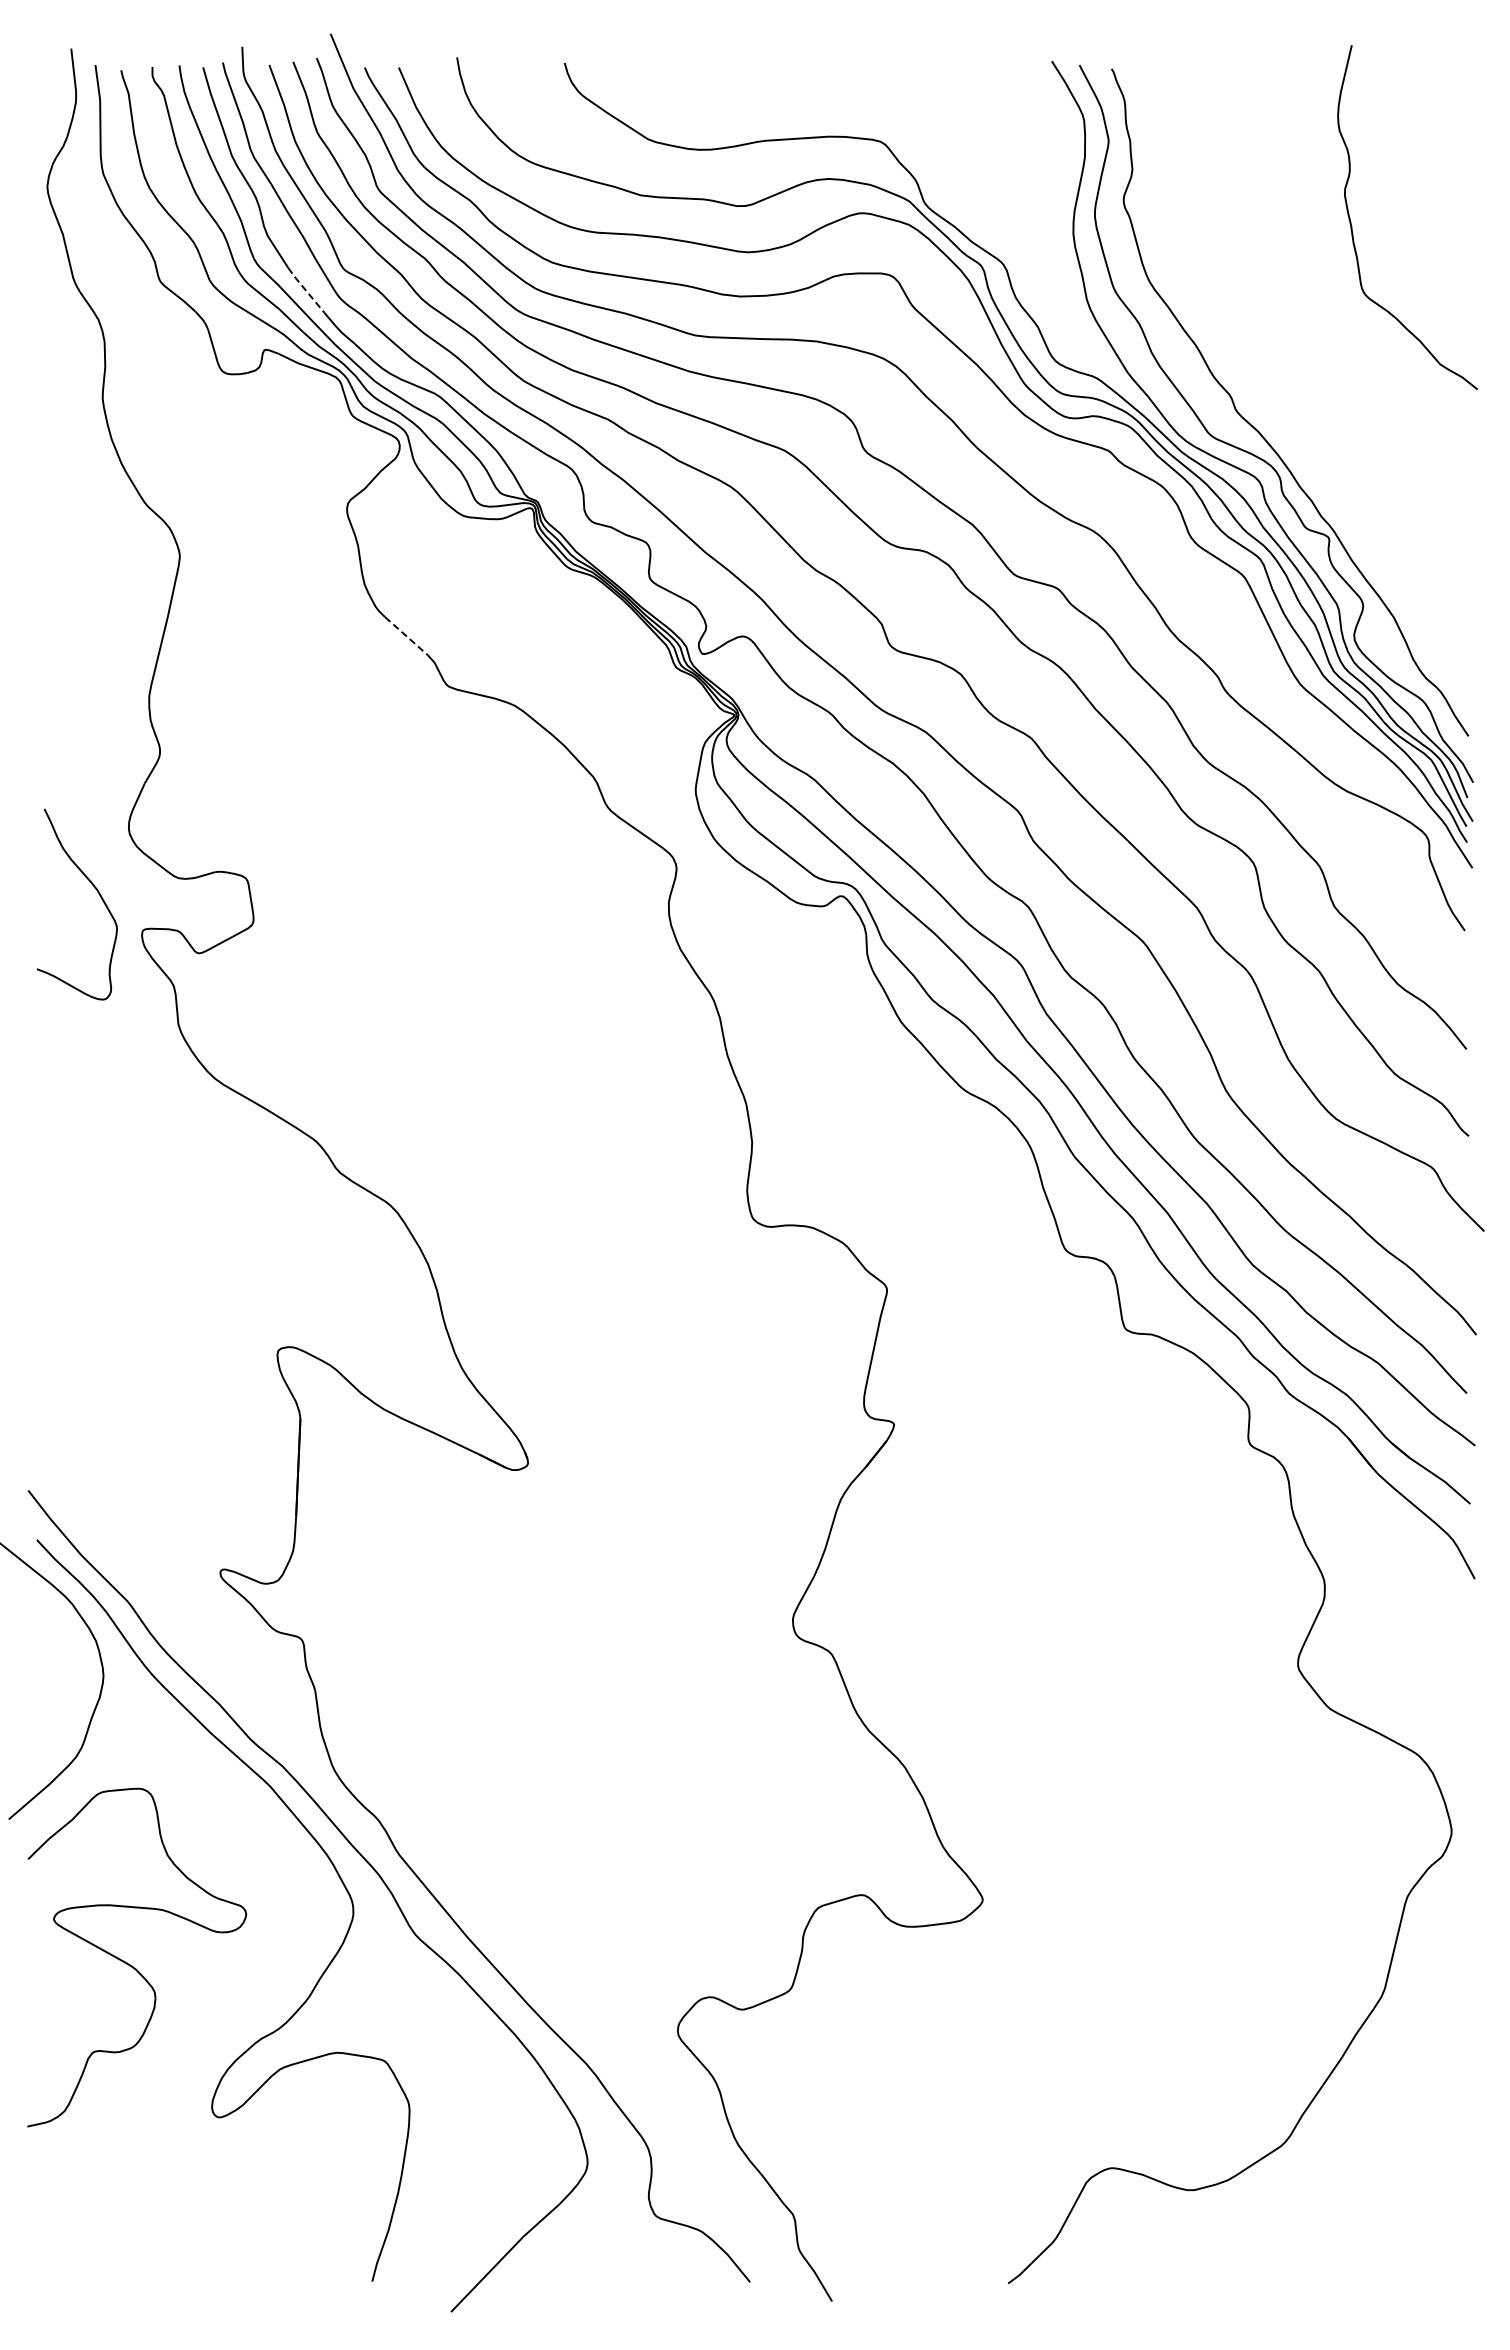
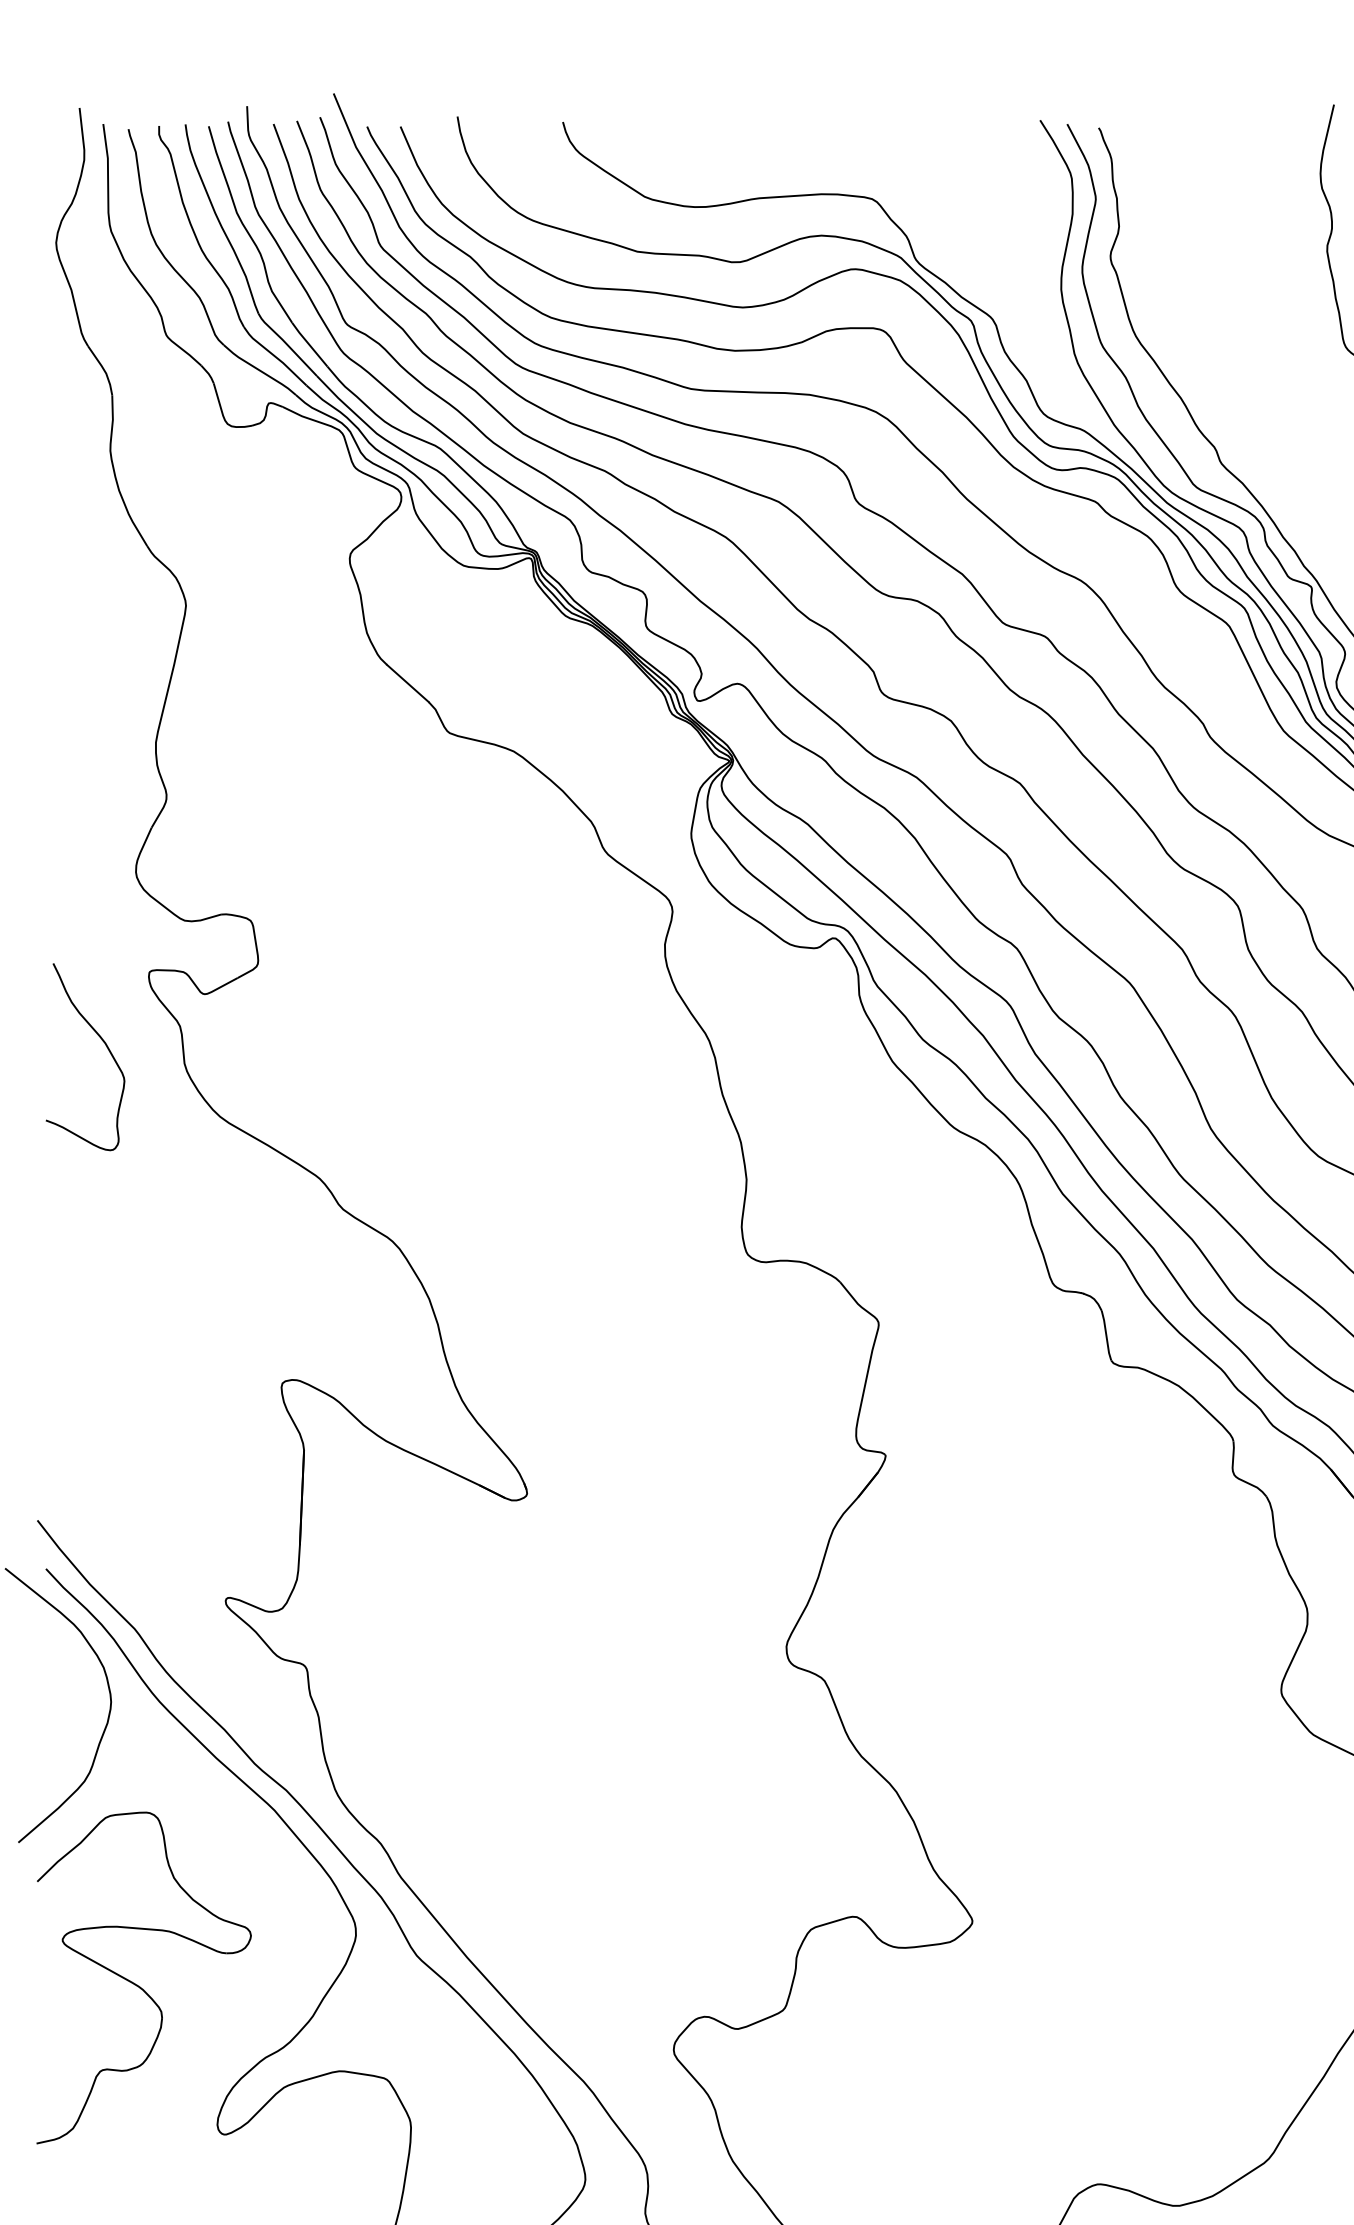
line: (305, 290) -> (309, 344), dashed -> solid
line: (406, 636) -> (407, 683), dashed -> solid
curve: (94, 888) -> (102, 1041), moved

